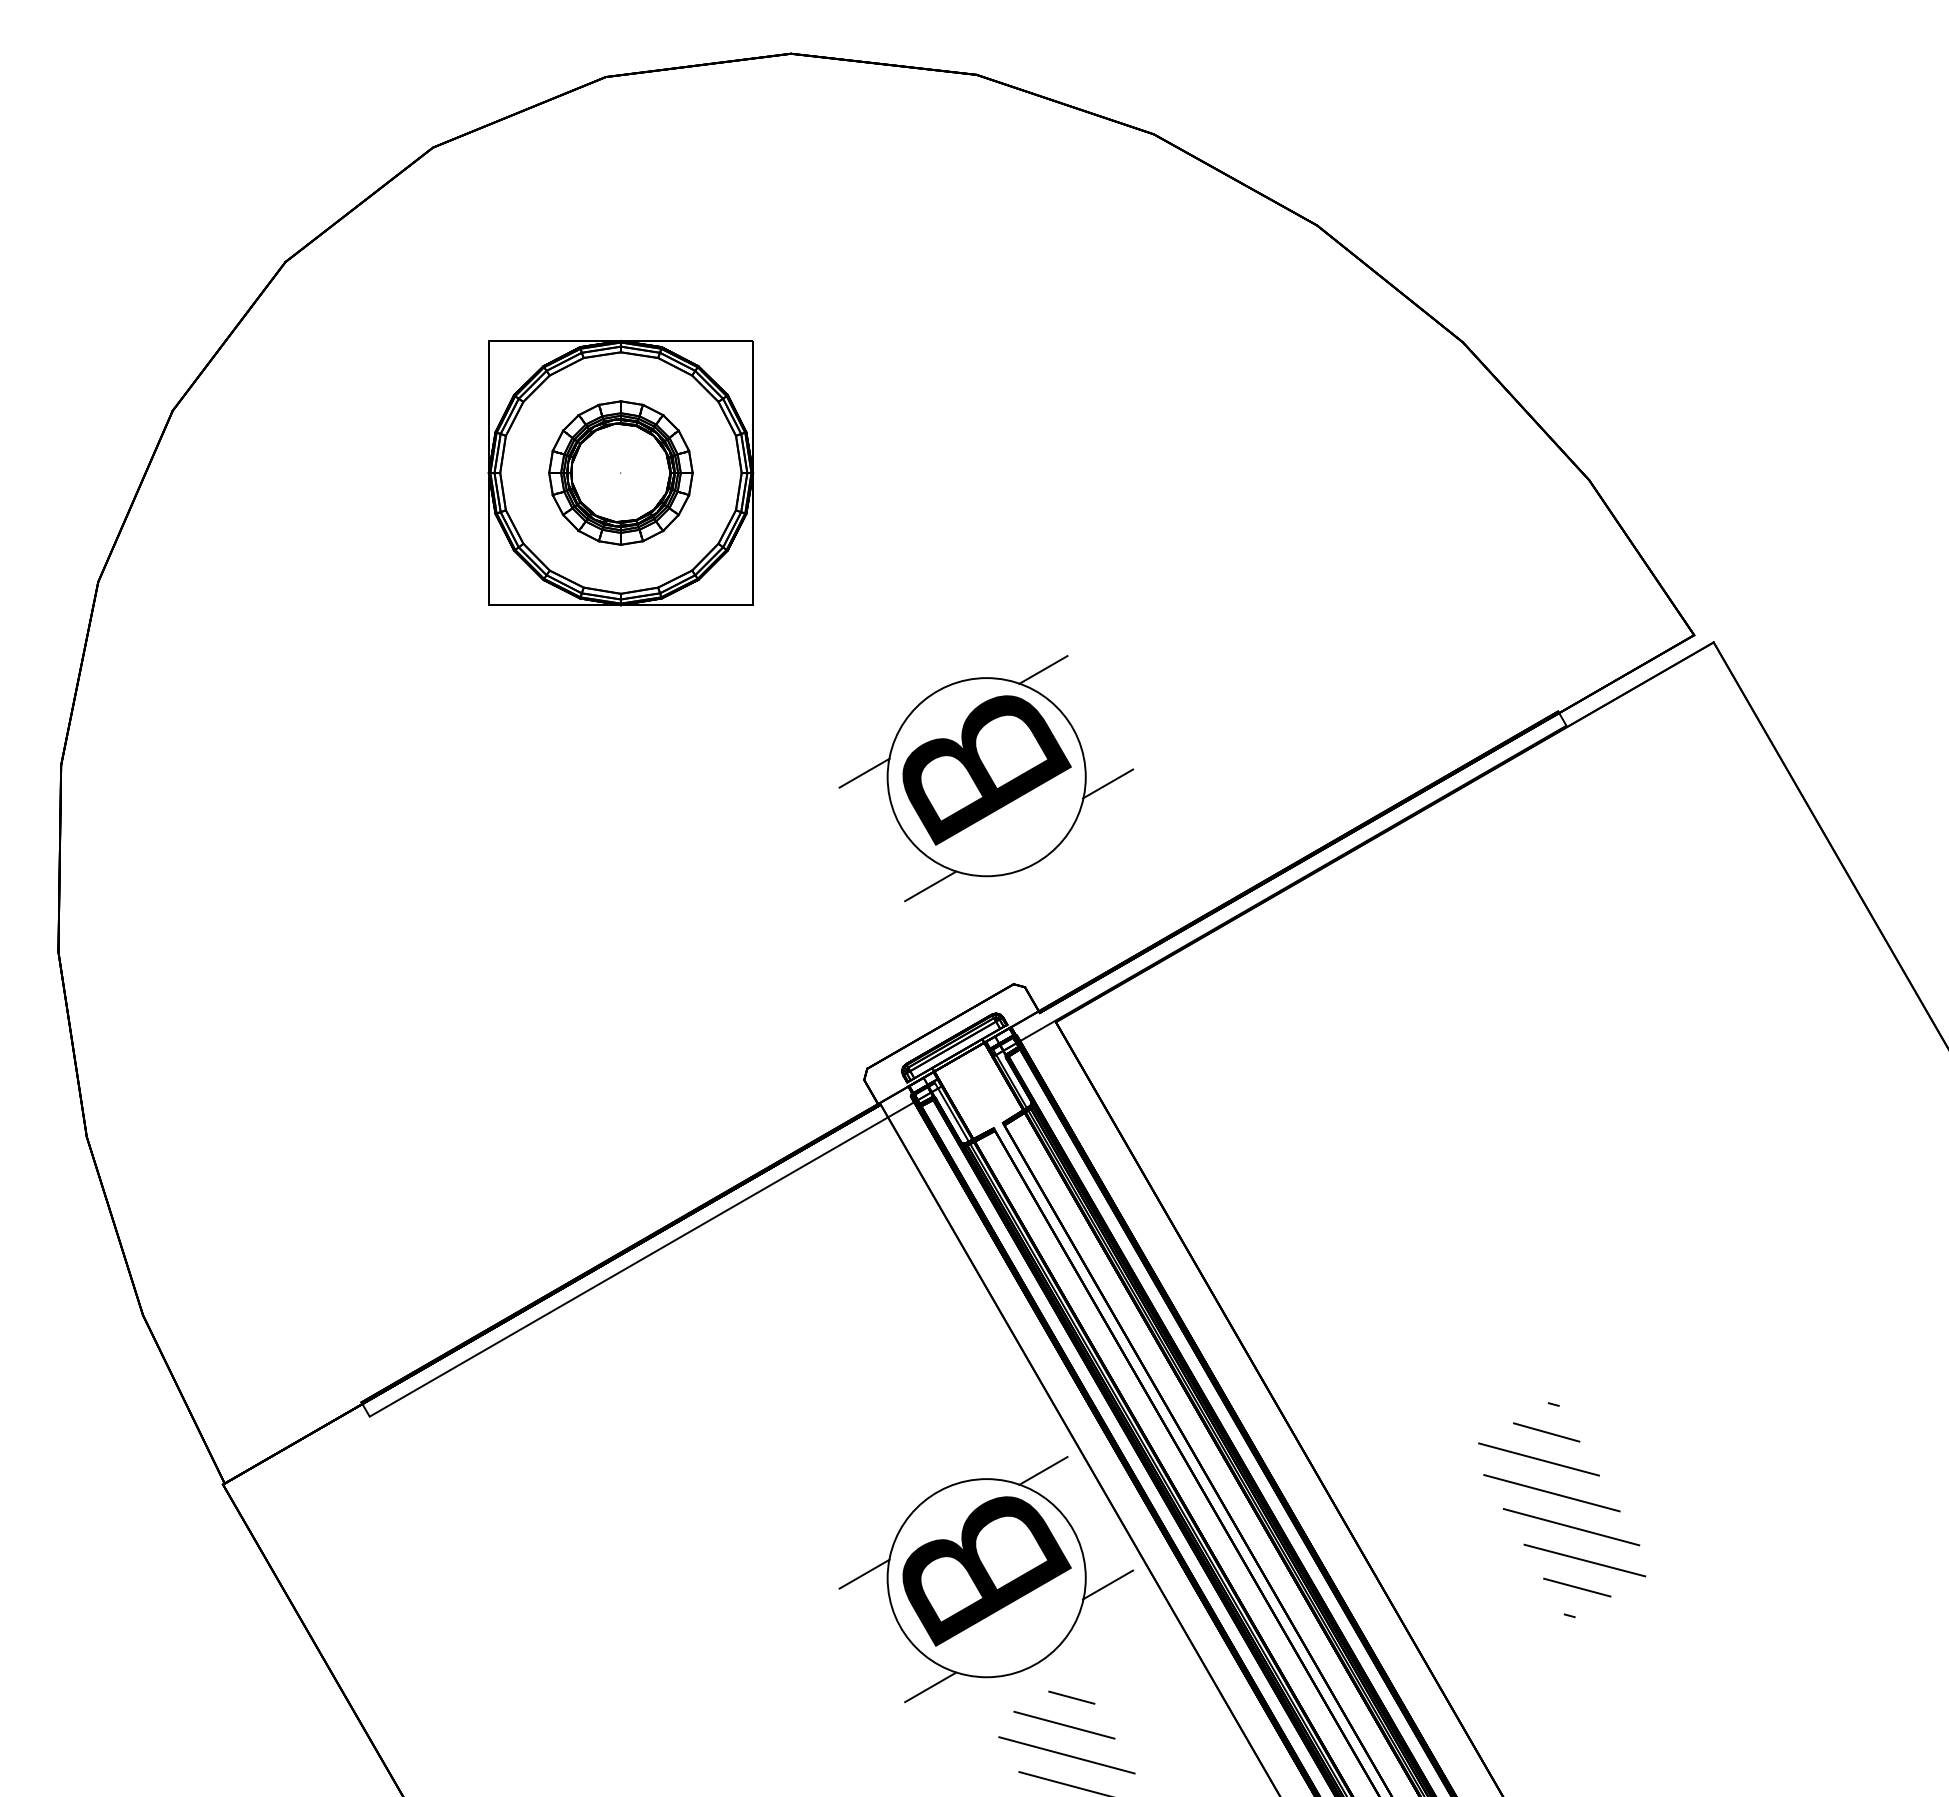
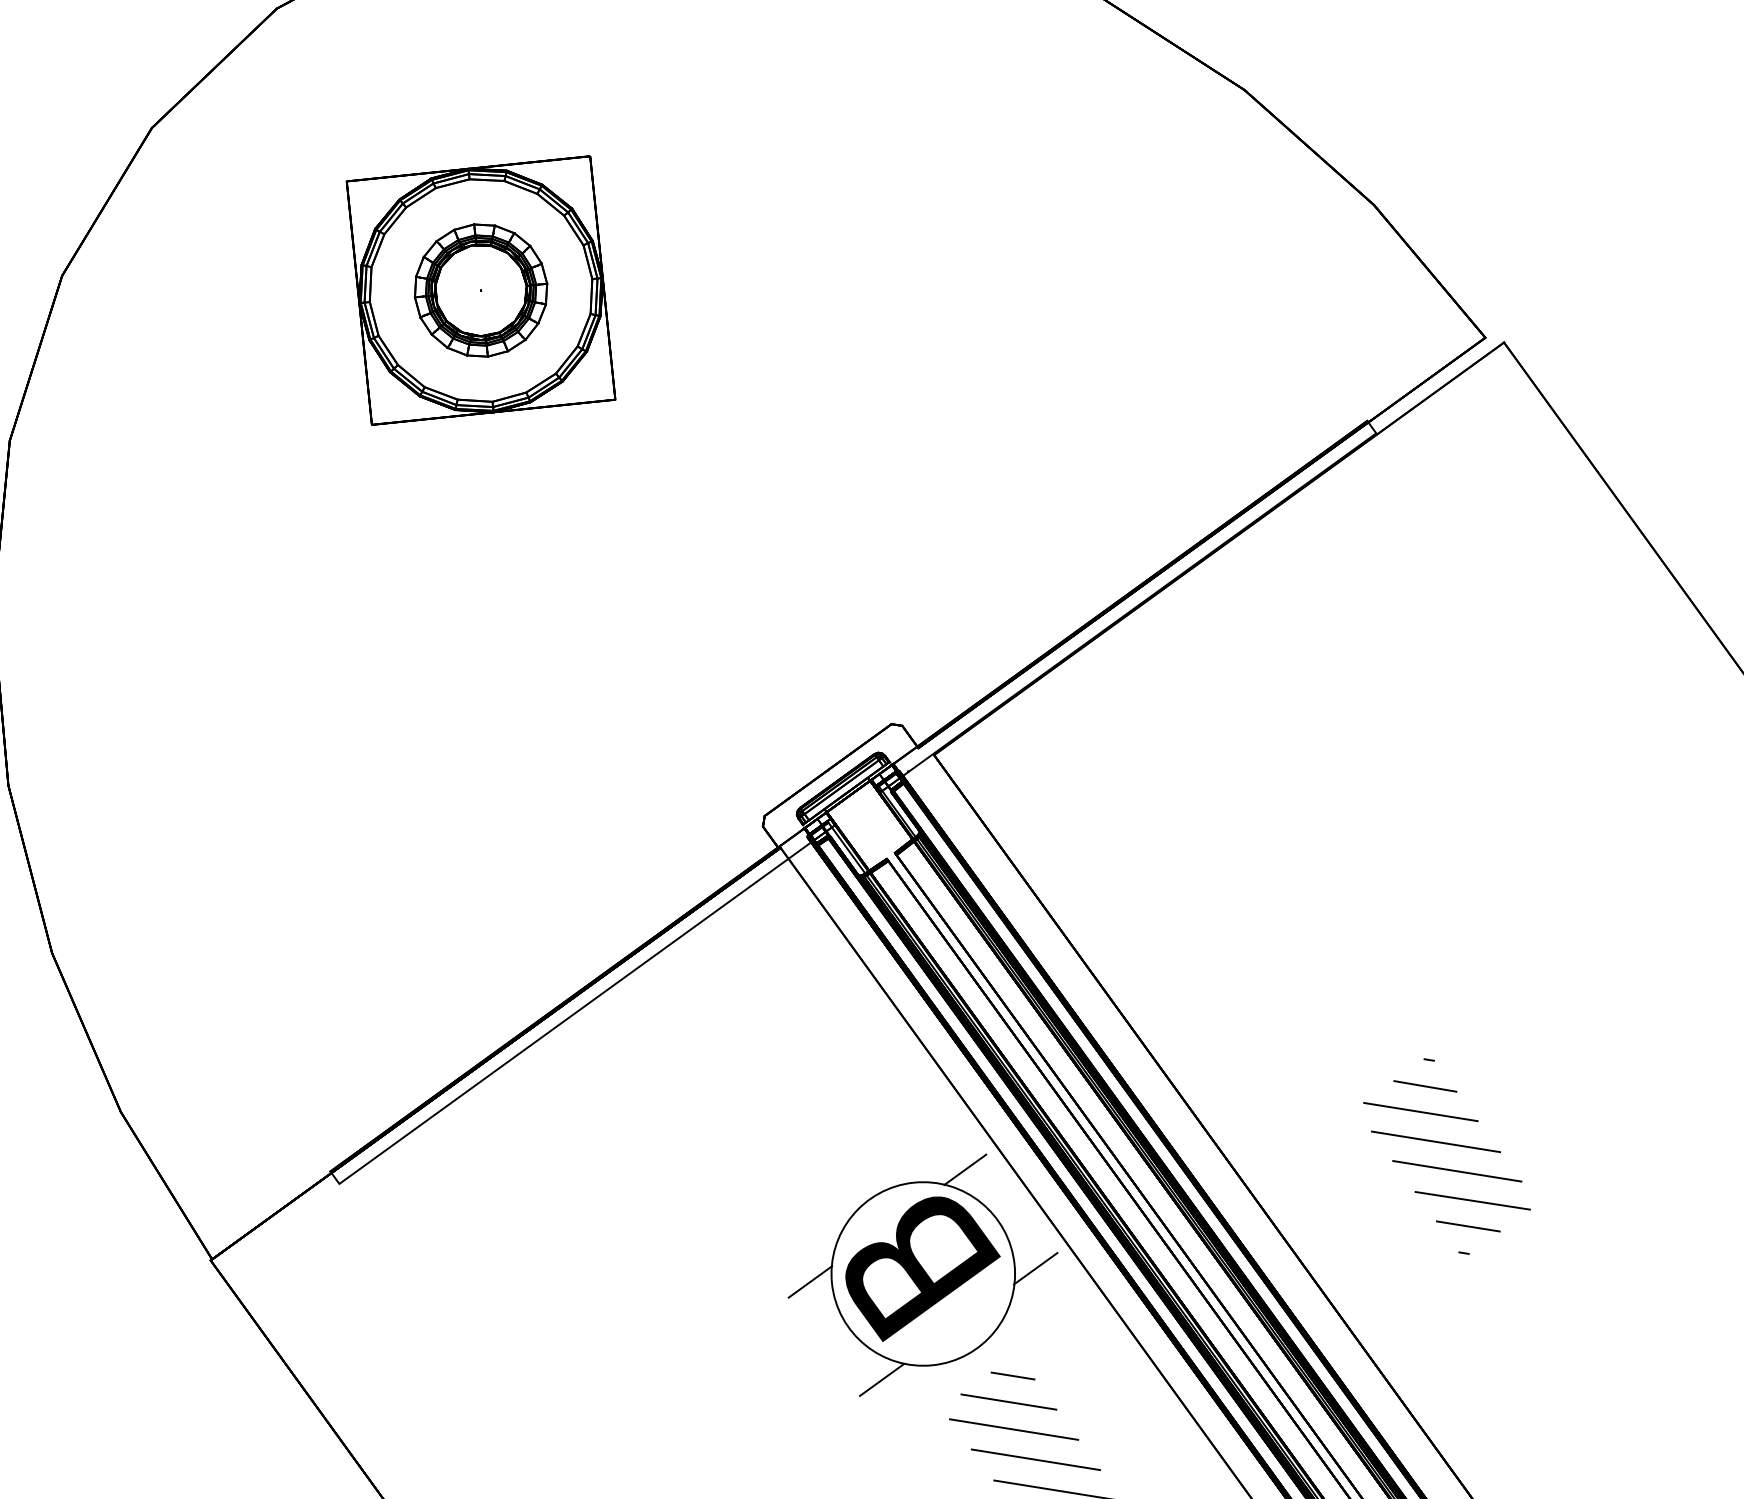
part: (986, 778) -> (846, 537), removed

